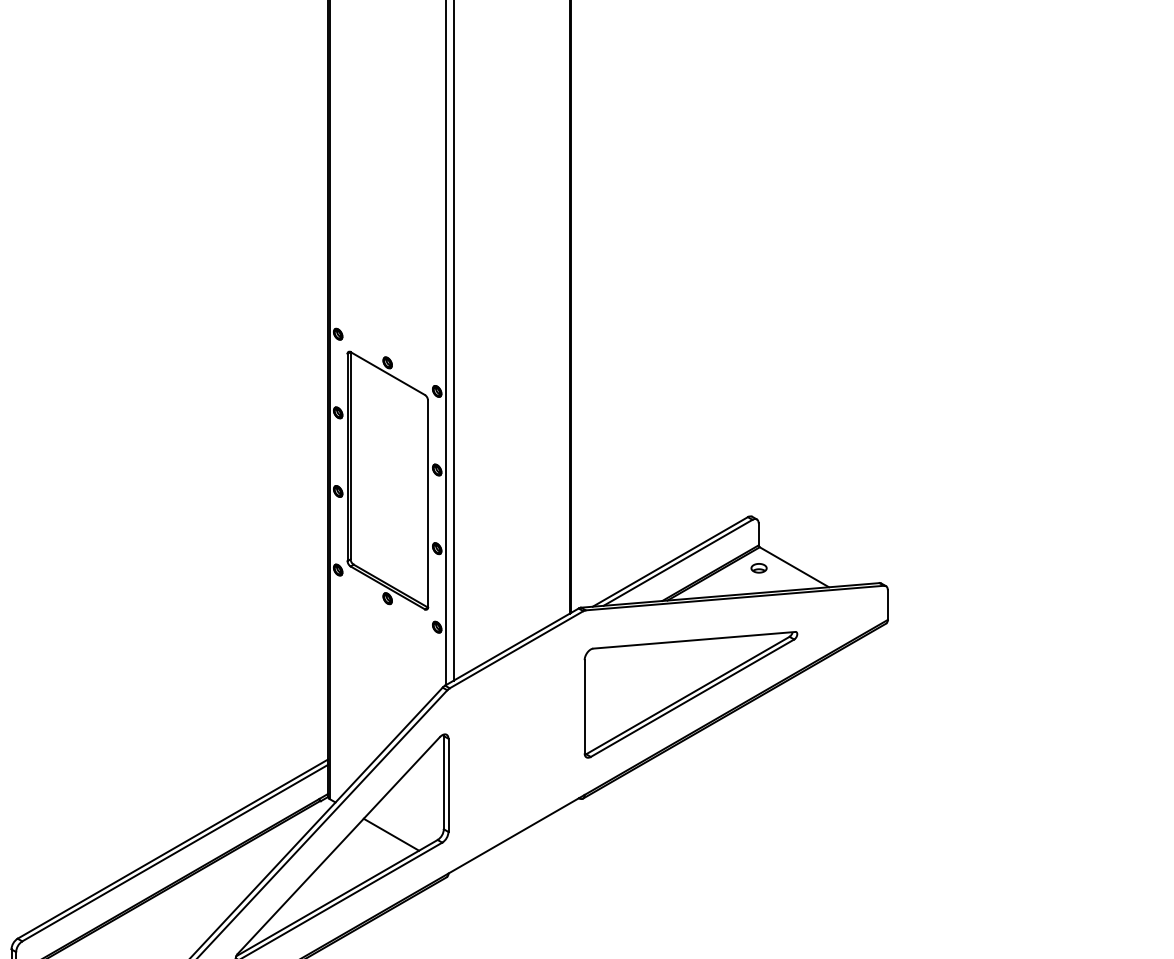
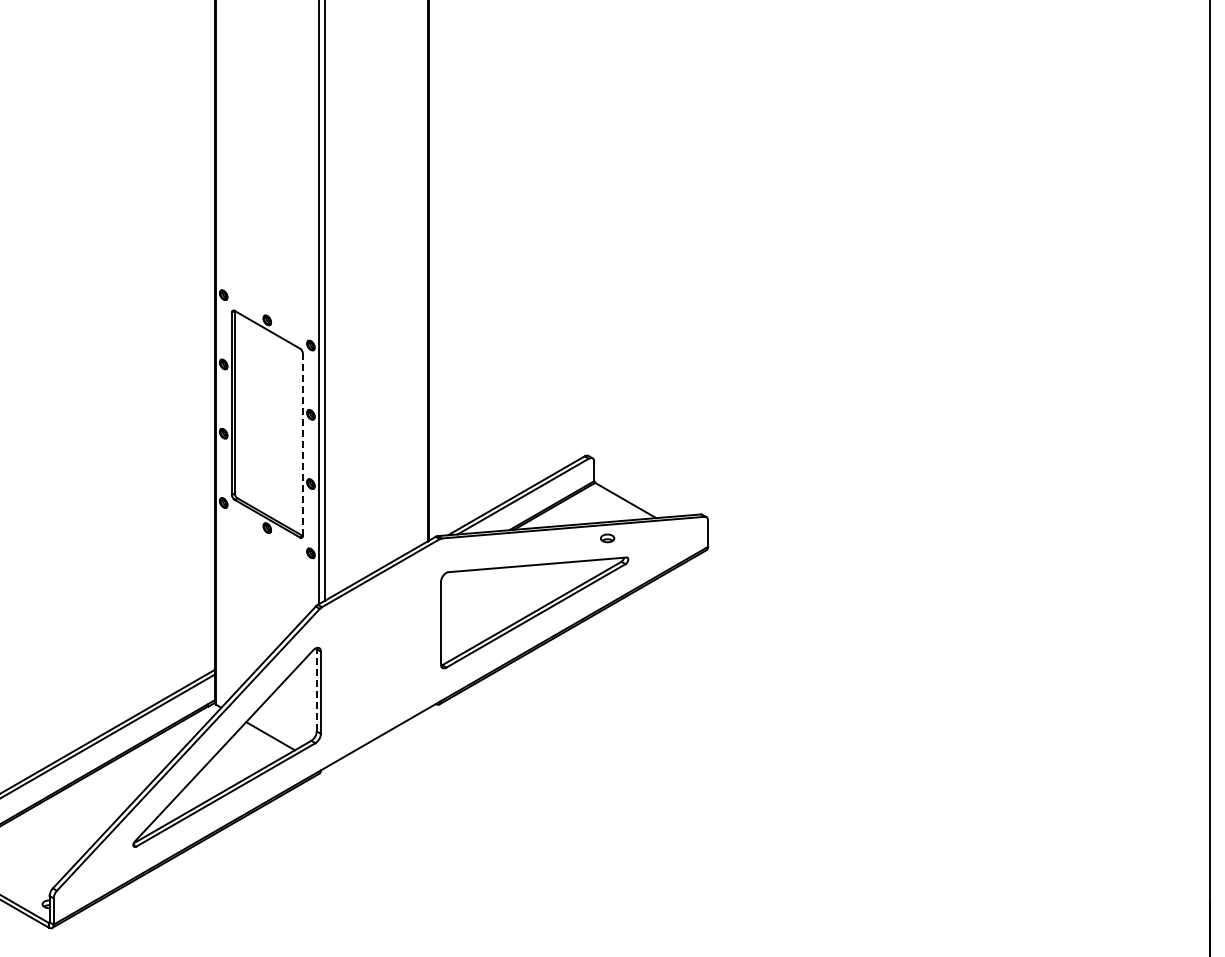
line: (427, 503) -> (302, 444), solid -> dashed
part: (758, 568) -> (607, 538), moved
line: (443, 781) -> (316, 689), solid -> dashed

